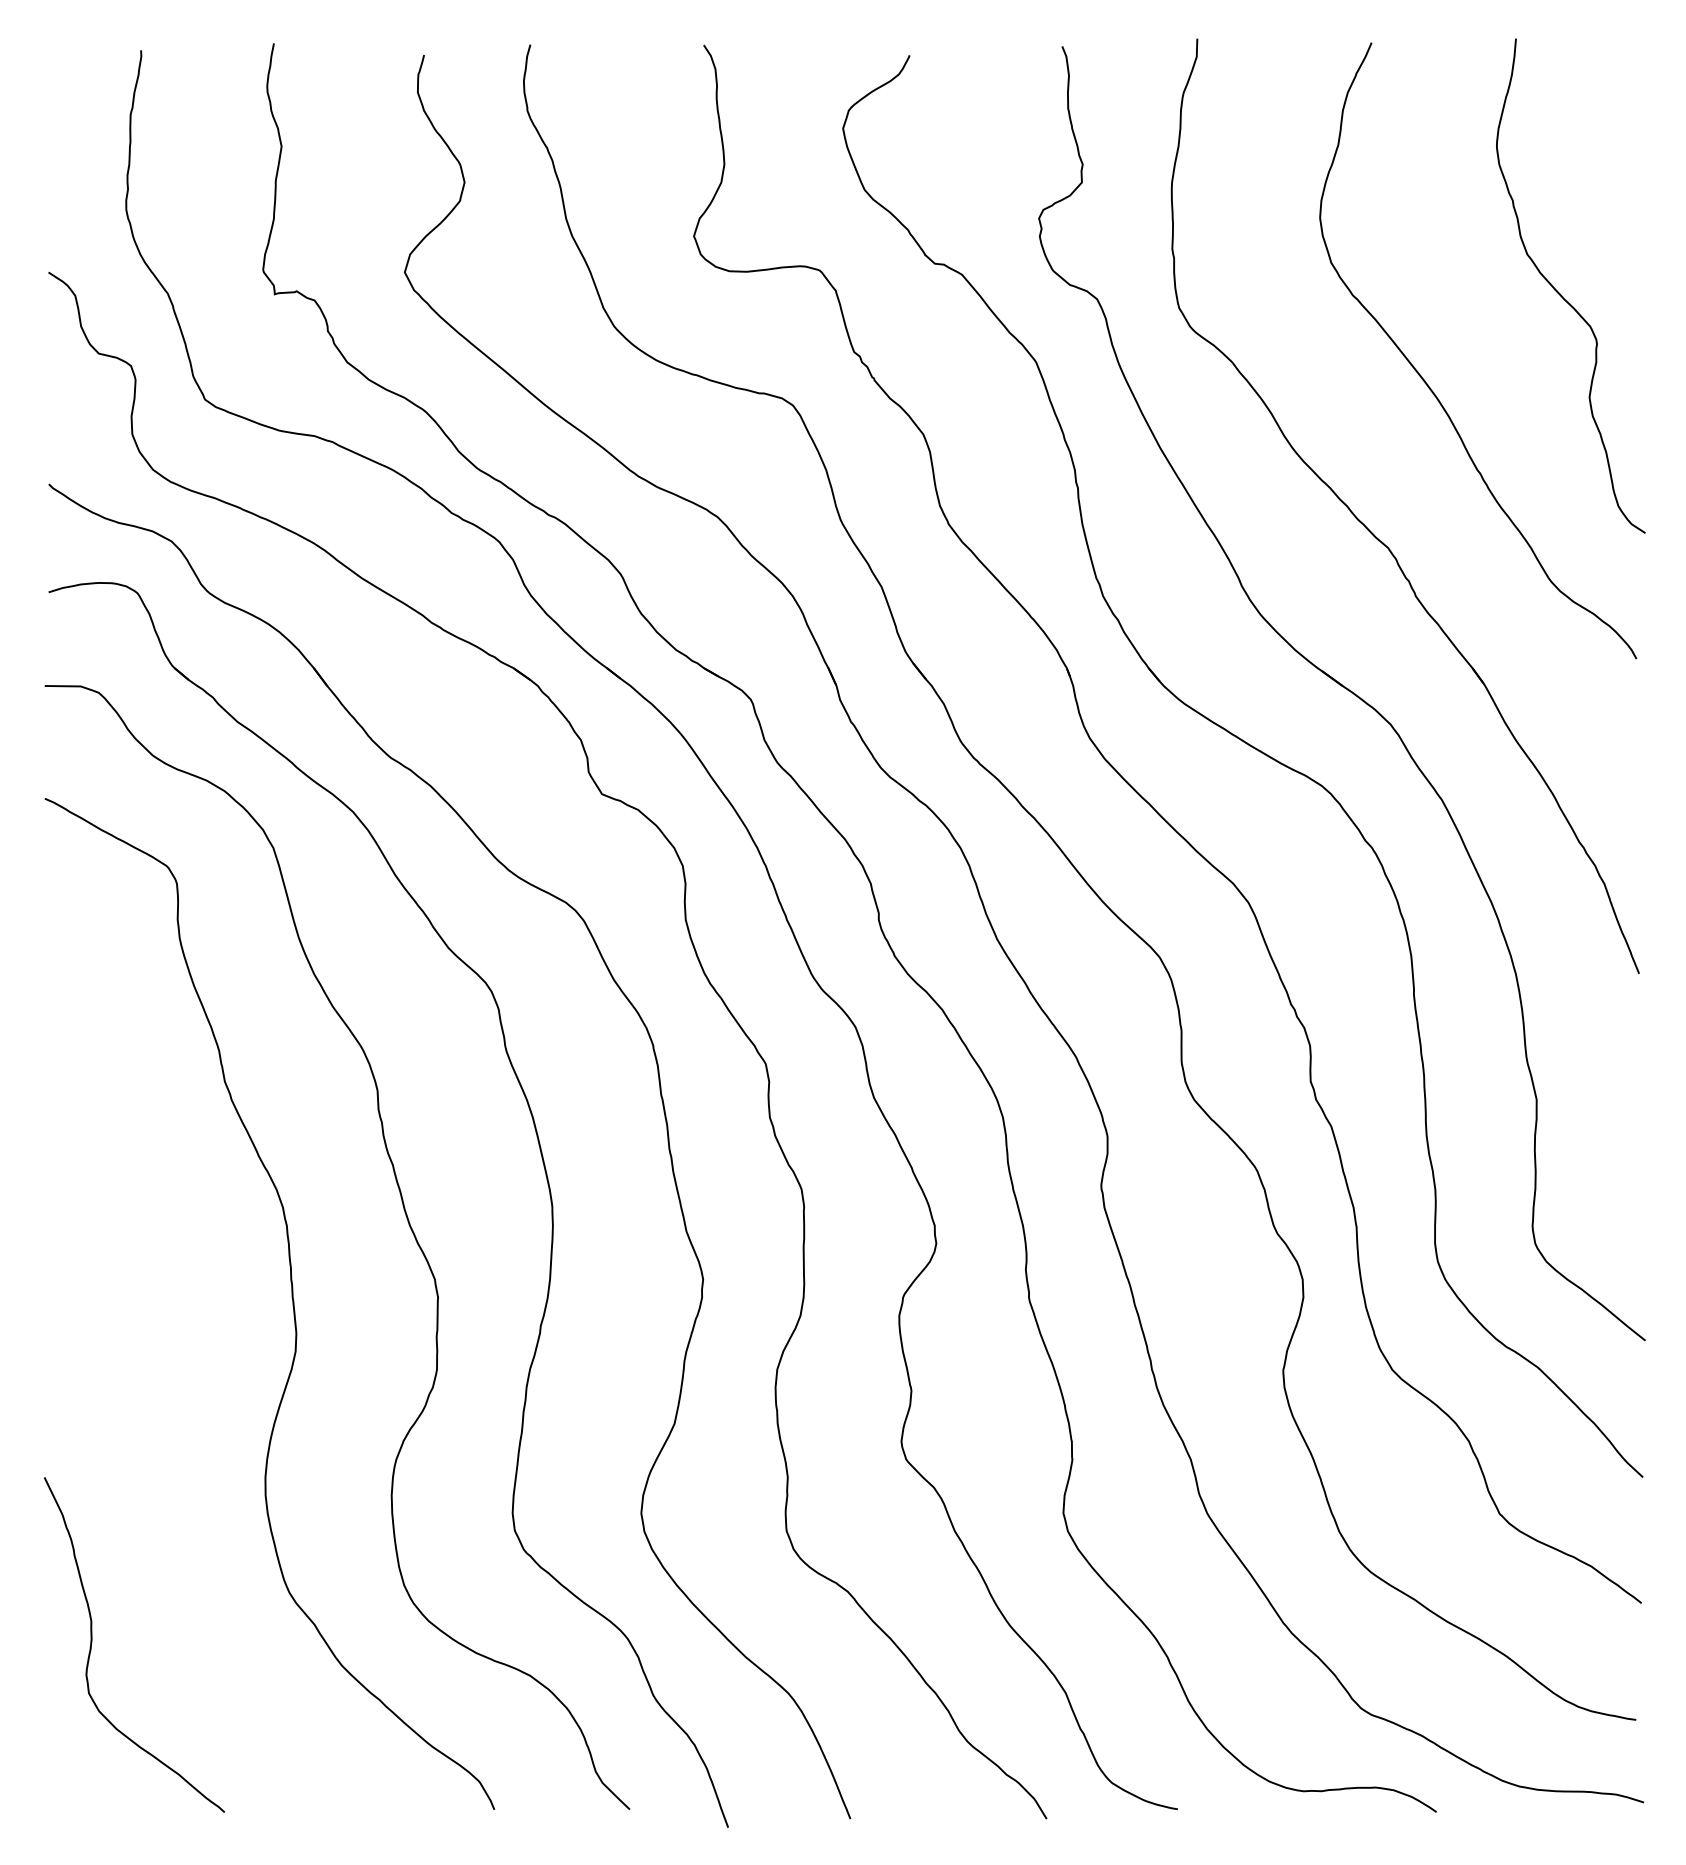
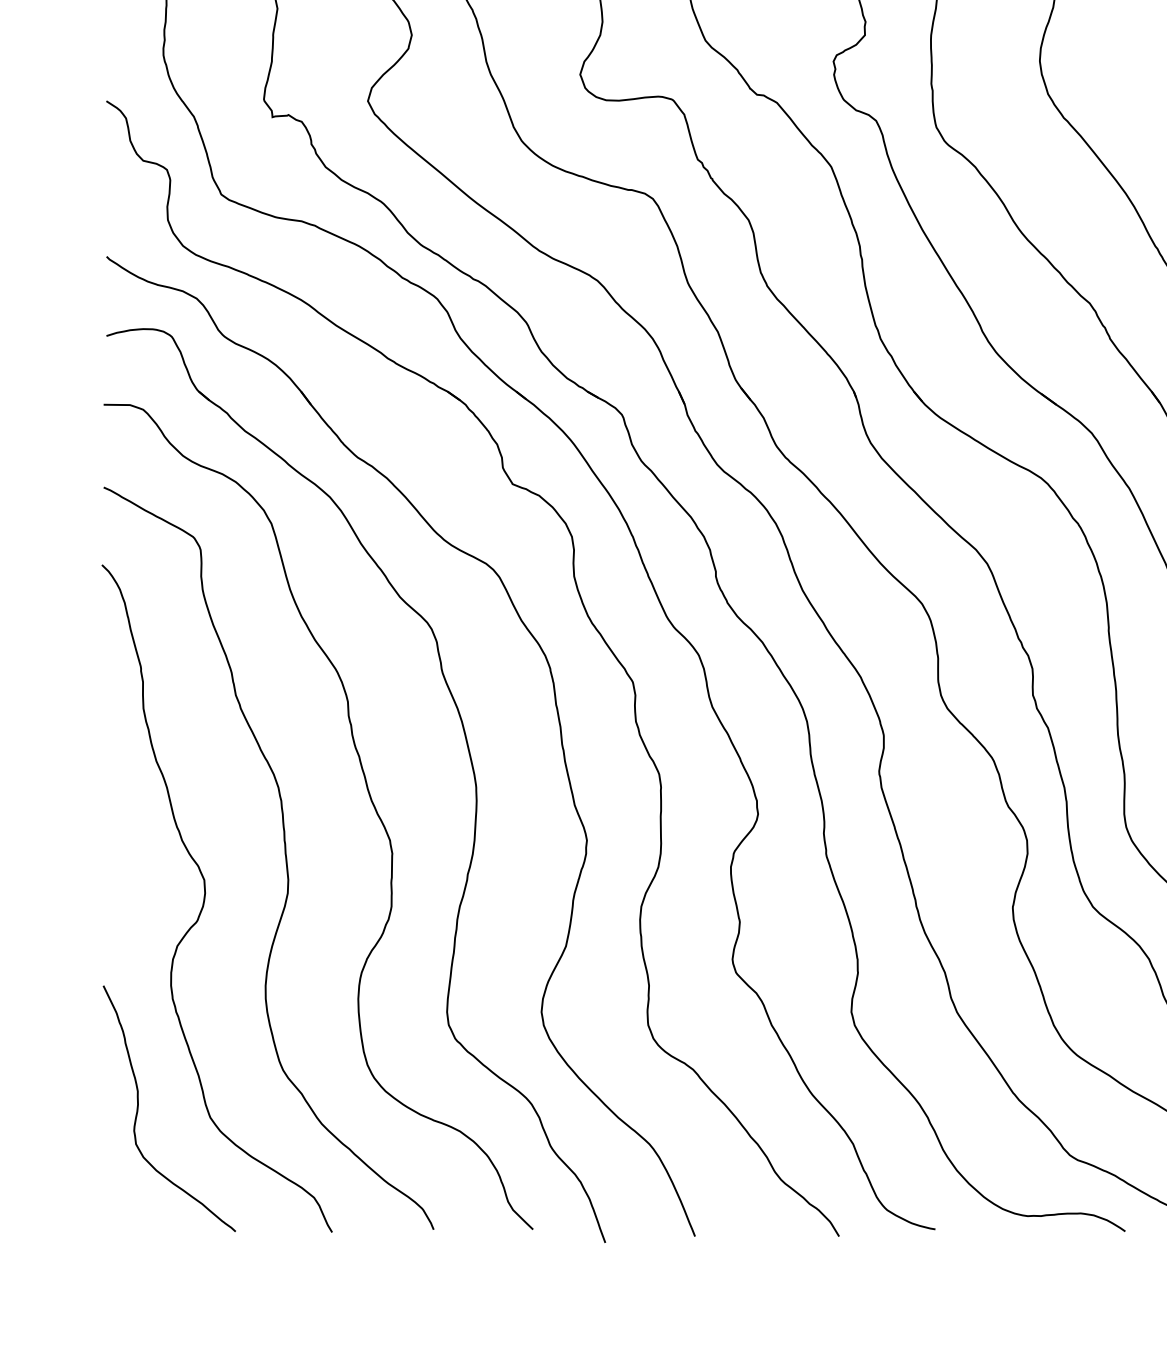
curve: (183, 1358) -> (205, 898), added

